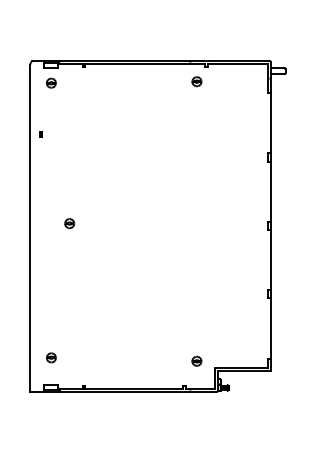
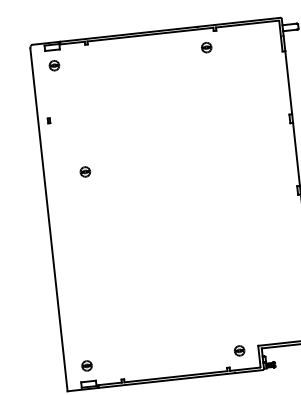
part: (69, 223) -> (85, 171), moved
part: (51, 357) -> (87, 365), moved
part: (196, 360) -> (239, 350), moved

